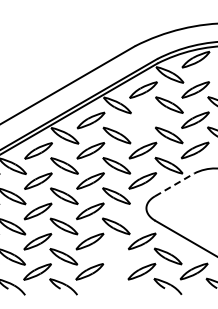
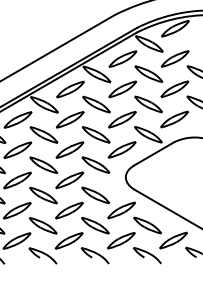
part: (143, 120) -> (122, 89), added
line: (174, 184) -> (153, 153), dashed -> solid
part: (115, 256) -> (94, 225), added
part: (115, 286) -> (94, 255), added

